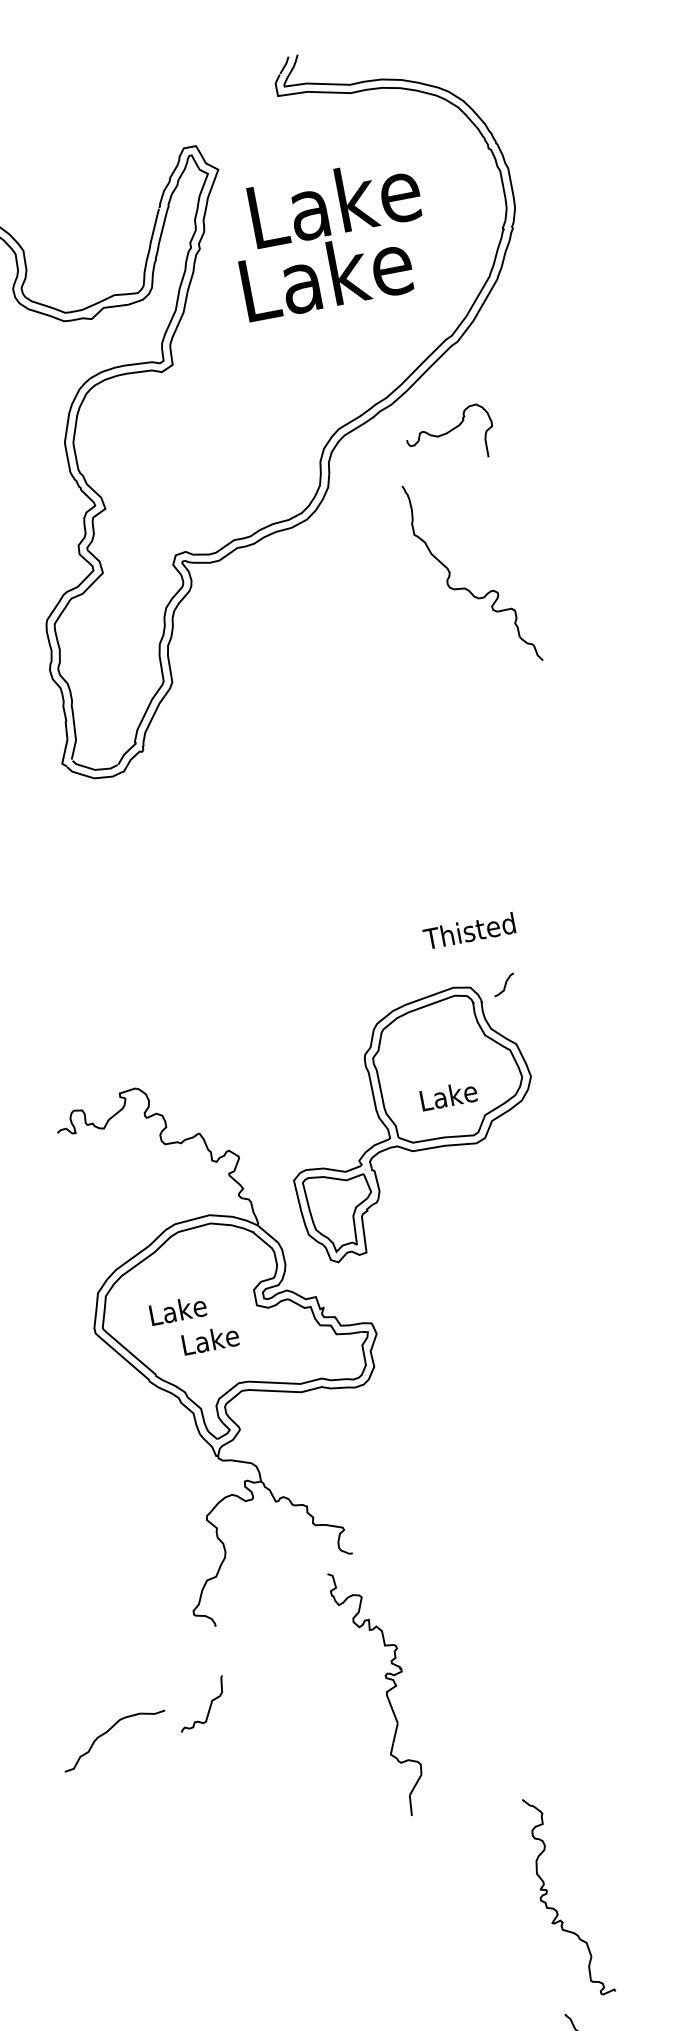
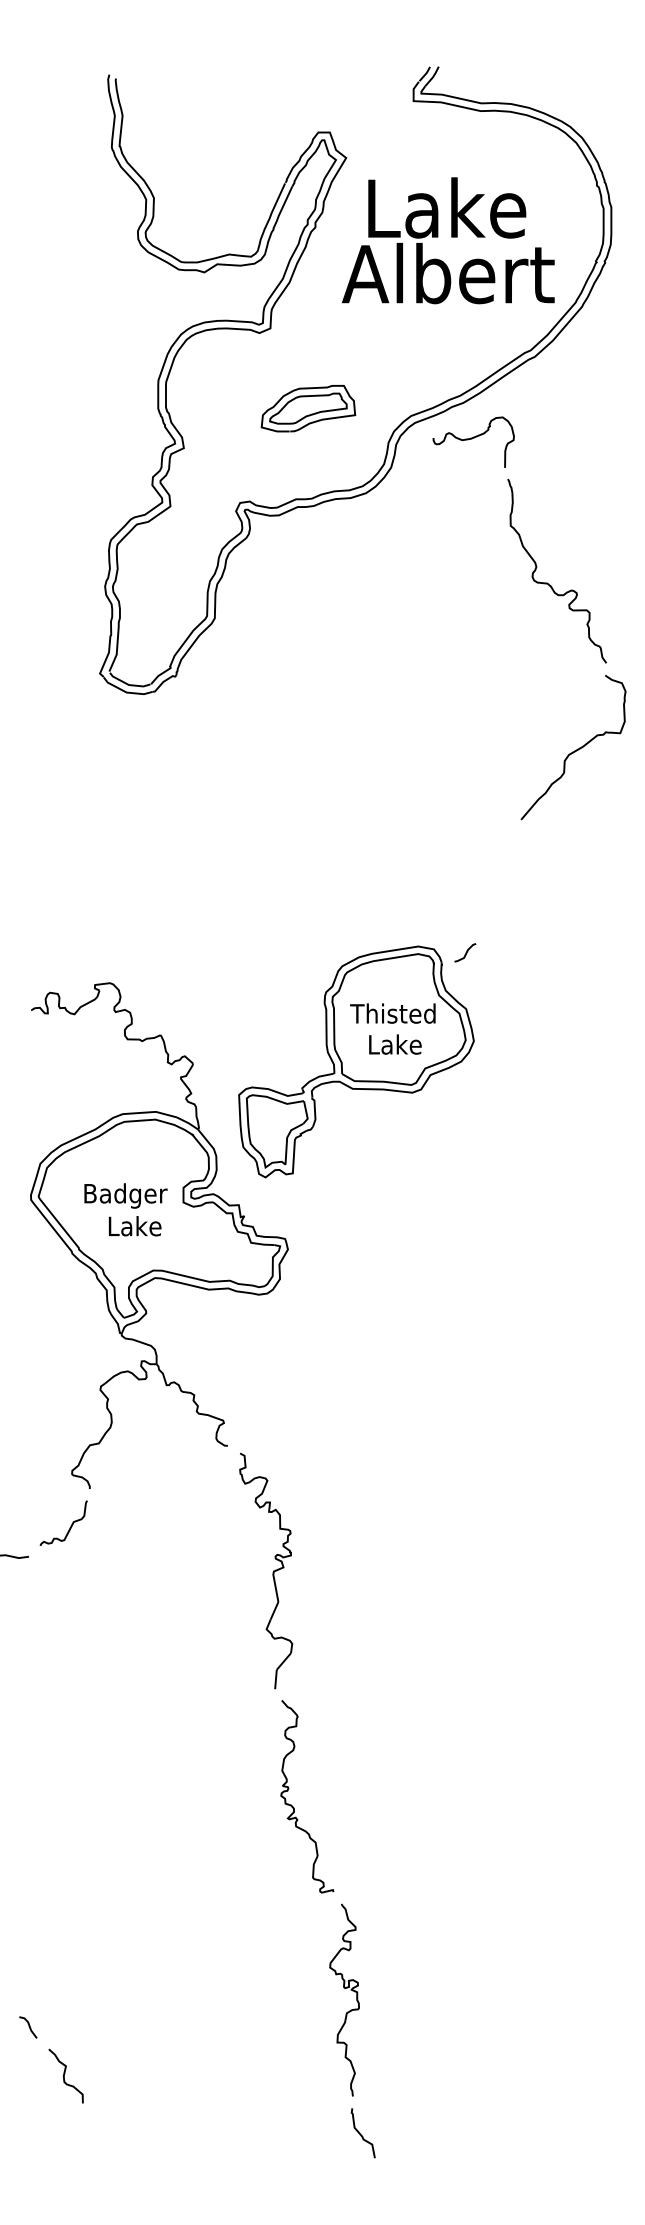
text: (348, 271) -> (447, 273), Lake -> Albert
curve: (448, 433) -> (472, 439), moved
part: (228, 441) -> (308, 408), added
curve: (464, 587) -> (547, 582), moved
curve: (578, 749) -> (574, 750), added
text: (468, 931) -> (392, 1013), moved
text: (195, 1309) -> (126, 1195), Lake -> Badger
part: (385, 1693) -> (272, 1572), moved
curve: (209, 1705) -> (70, 1525), moved
part: (557, 1910) -> (294, 1807), moved

